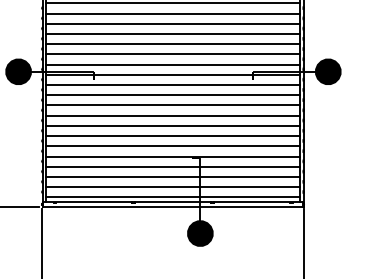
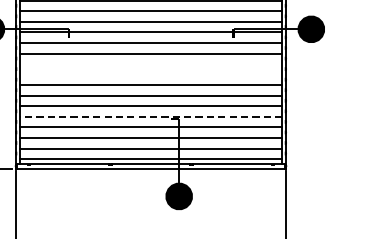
line: (173, 105) -> (151, 64), removed
line: (173, 115) -> (151, 74), removed
line: (173, 156) -> (151, 116), solid -> dashed

